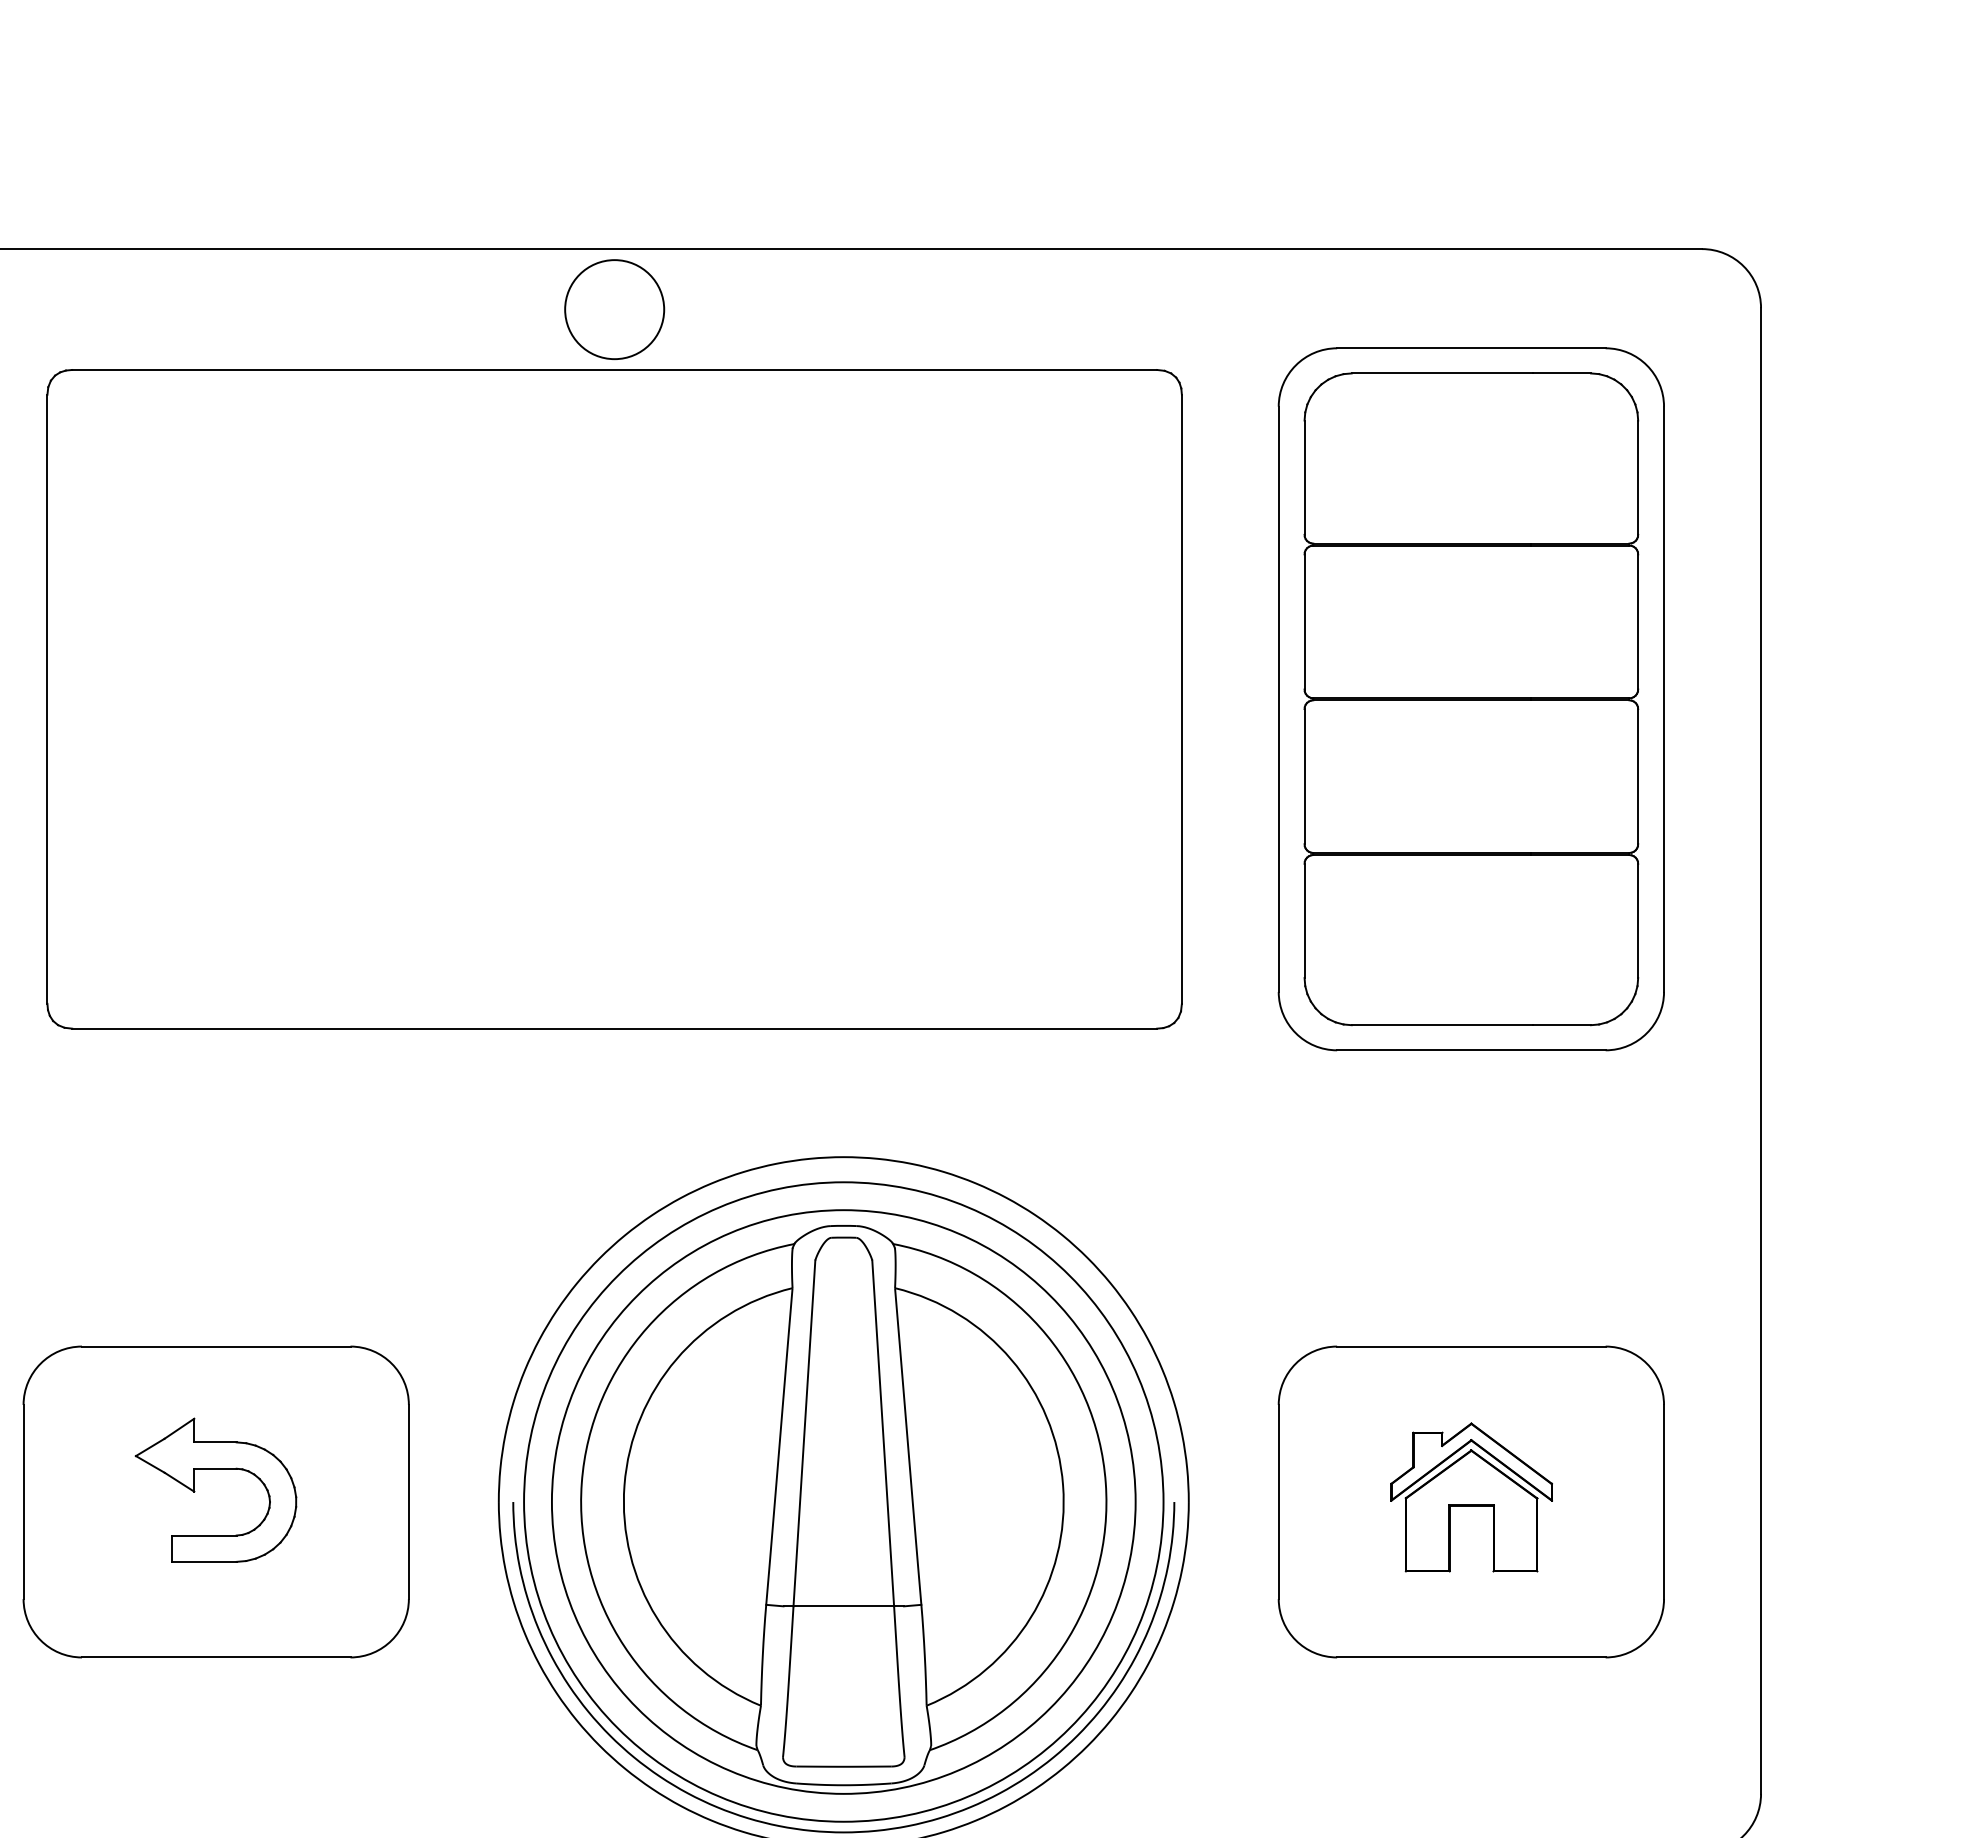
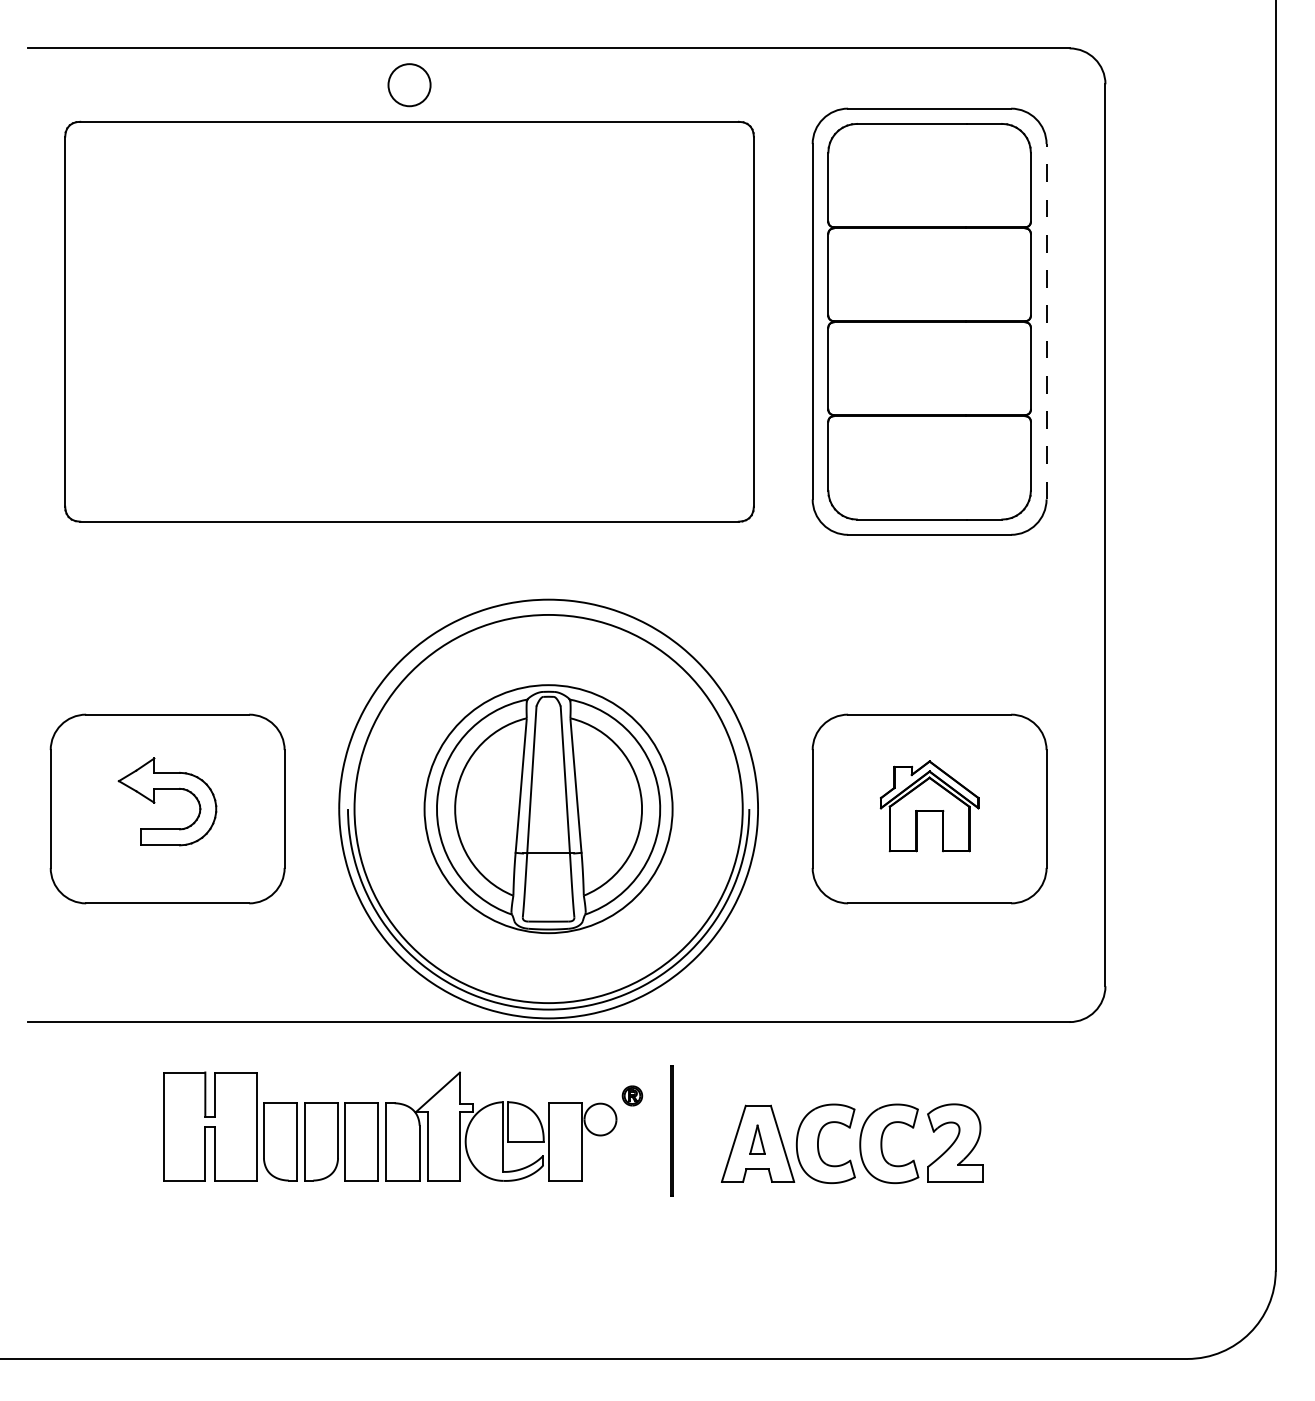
circle: (614, 310) -> (409, 85), size x0.7
line: (1663, 698) -> (1046, 321), solid -> dashed
part: (843, 1502) -> (548, 809), size x0.7

